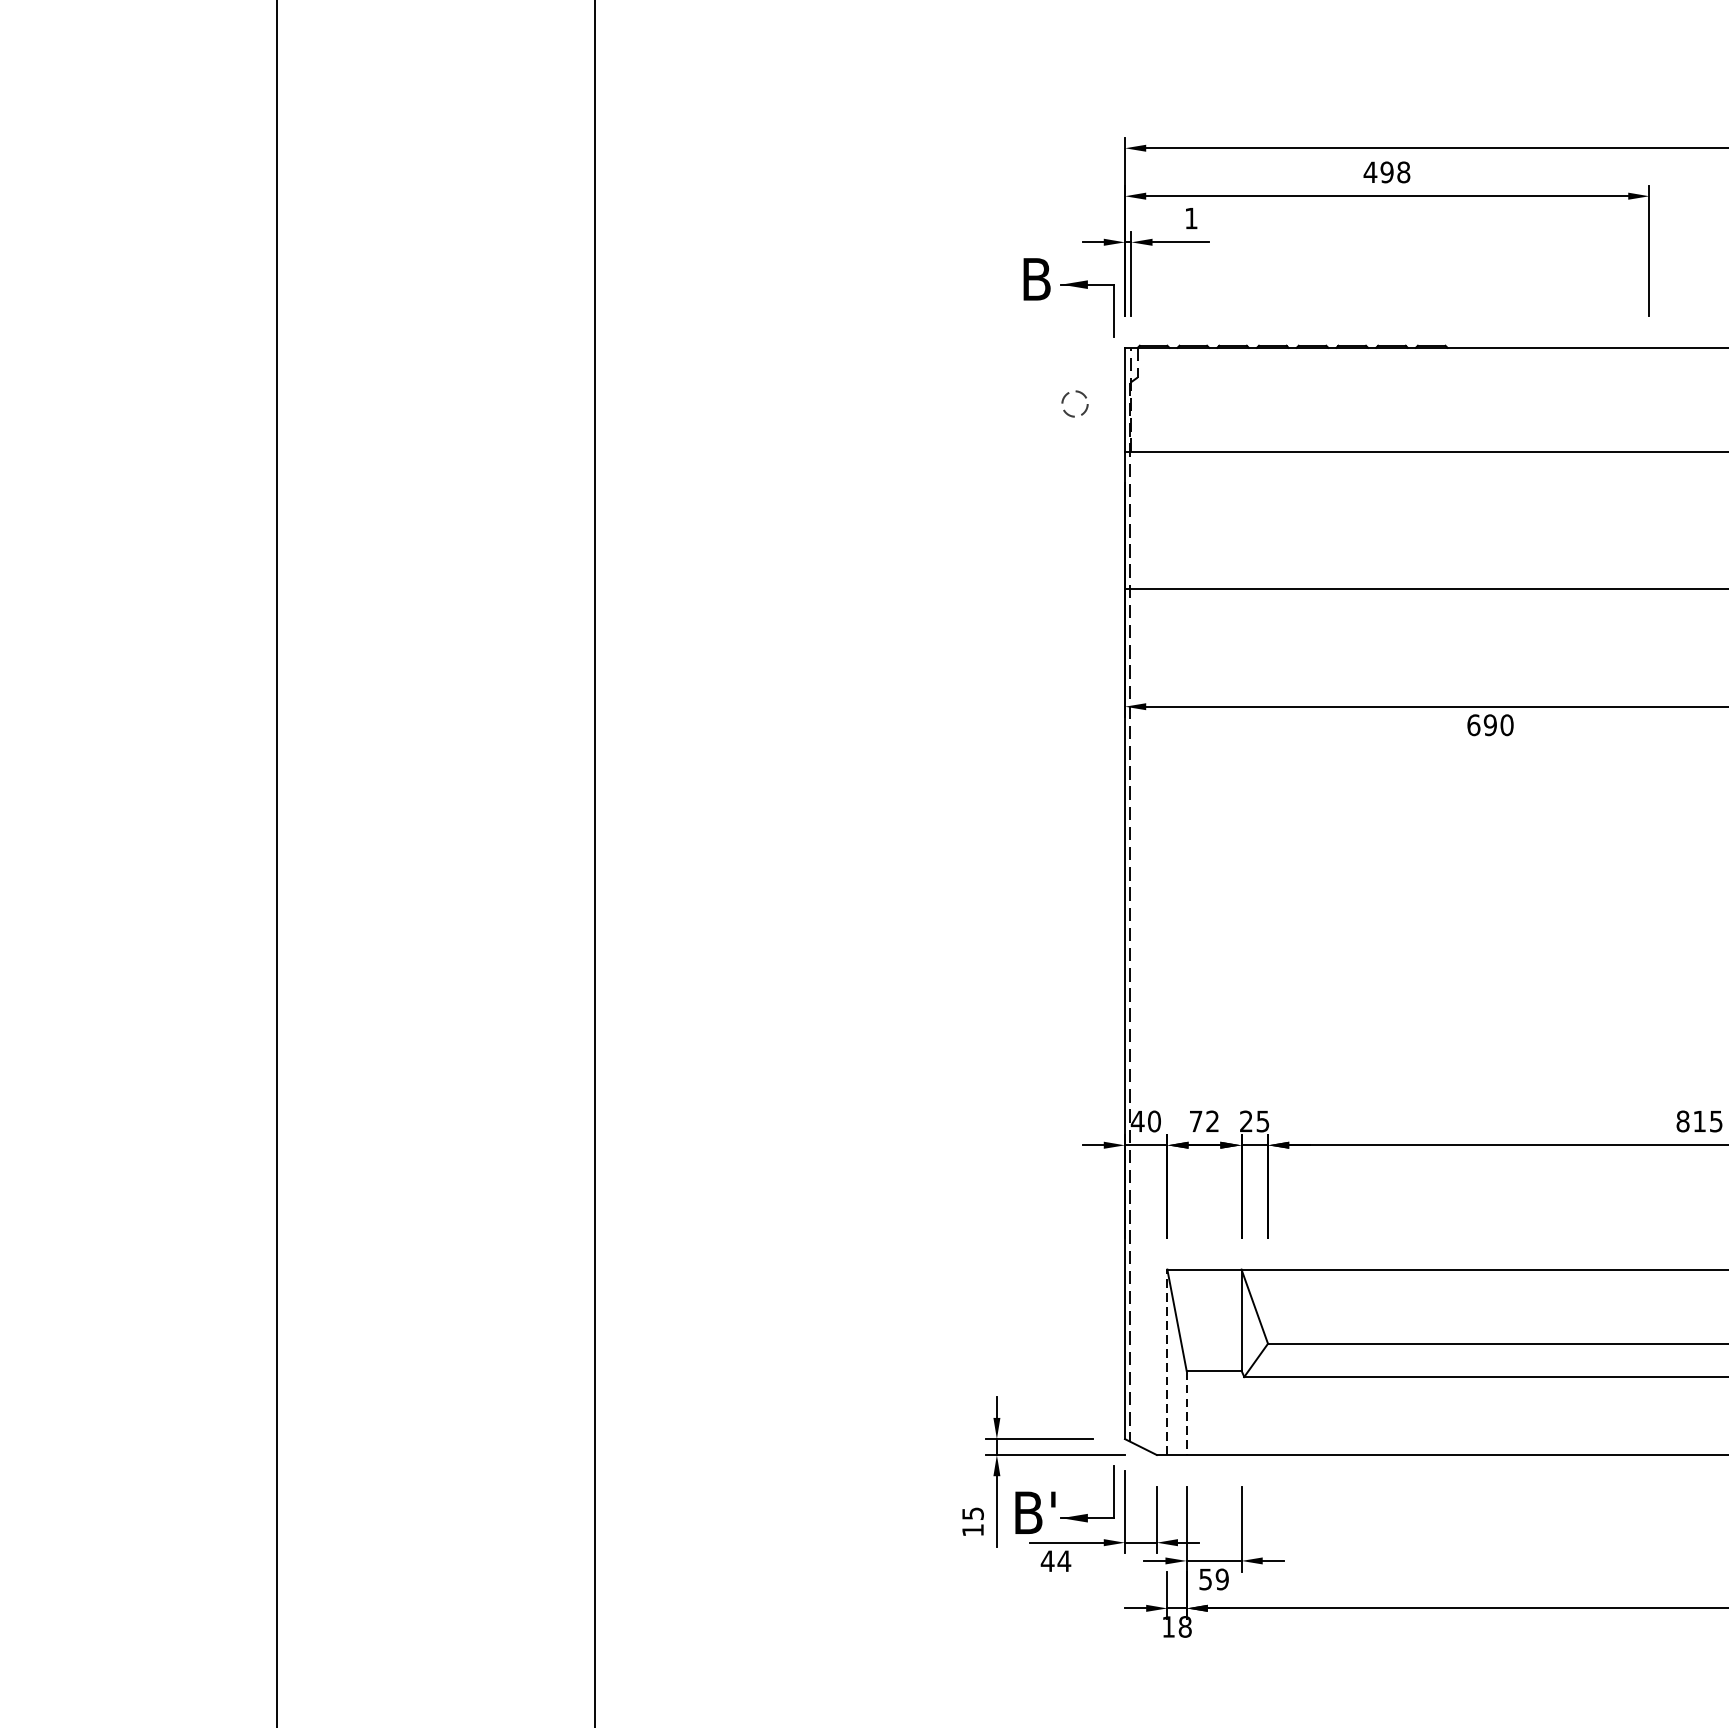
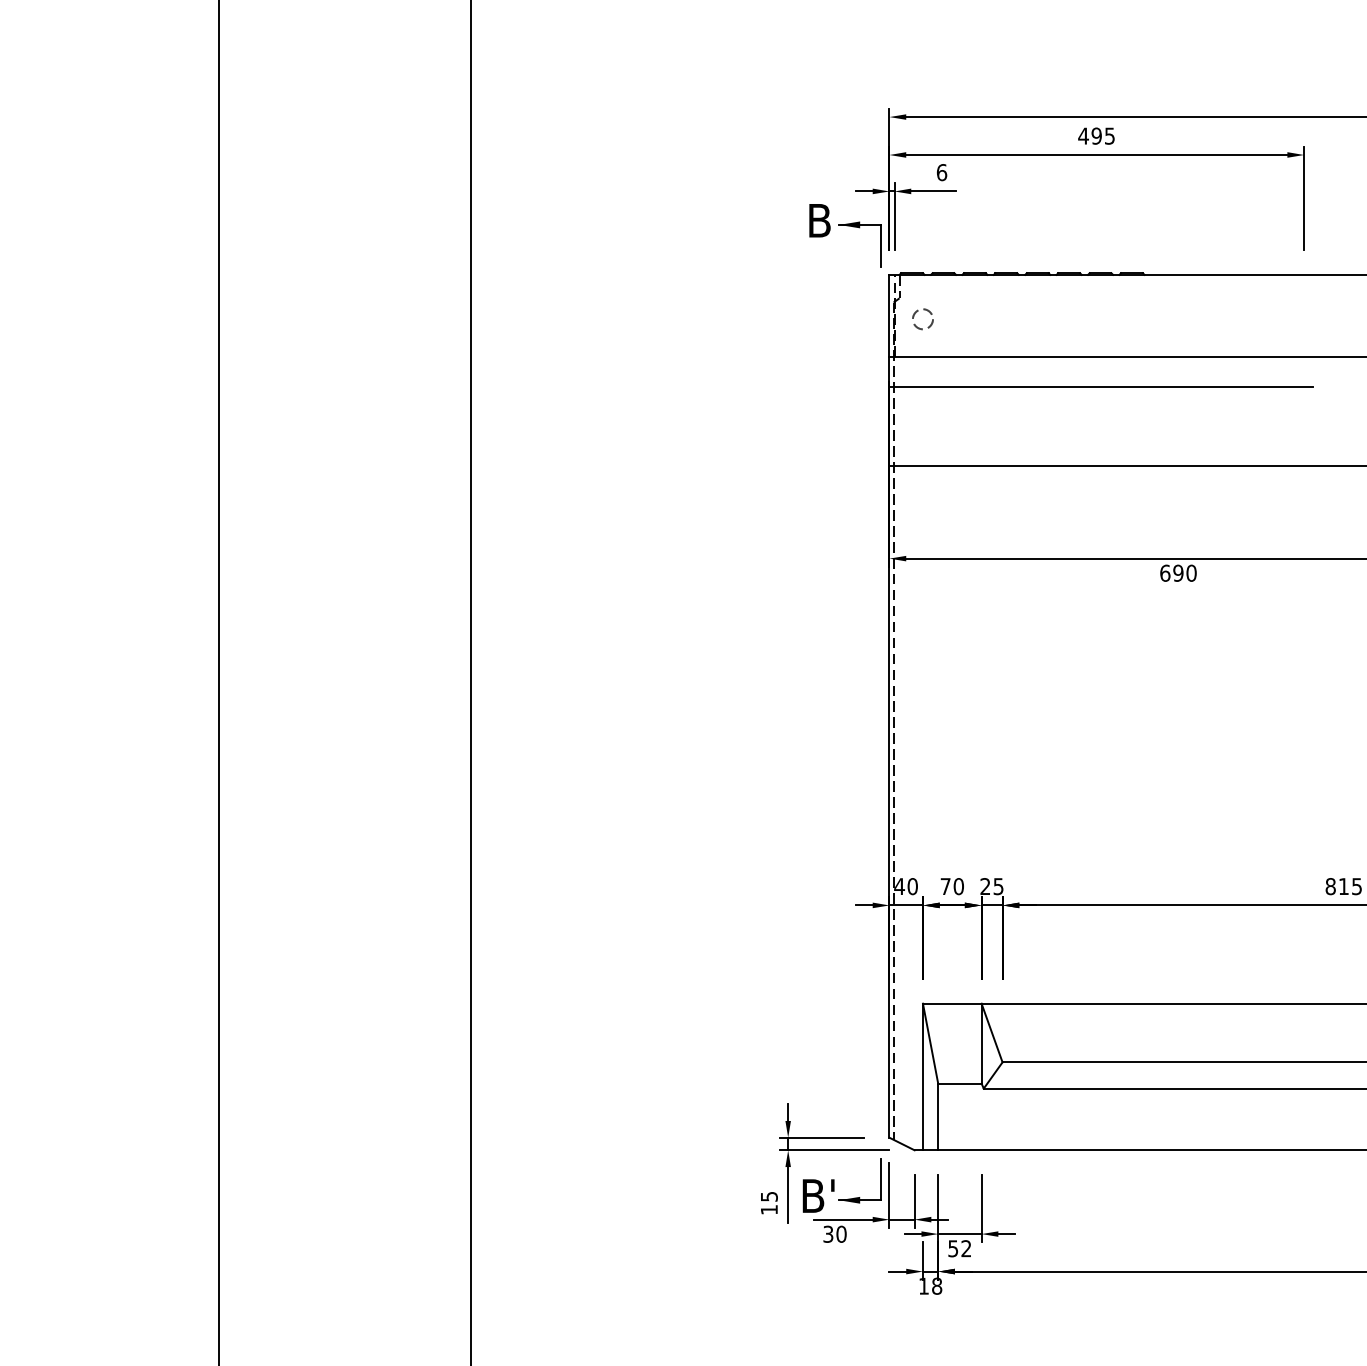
text: (1403, 171) -> (1109, 135), 498 -> 495
text: (1190, 218) -> (941, 172), 1 -> 6
circle: (1074, 404) -> (922, 319), moved
line: (1391, 490) -> (1100, 387), added
text: (1212, 1121) -> (958, 886), 72 -> 70
line: (1166, 1361) -> (922, 1076), dashed -> solid
line: (1186, 1413) -> (938, 1117), dashed -> solid
text: (1055, 1560) -> (834, 1233), 44 -> 30
text: (1222, 1579) -> (966, 1248), 59 -> 52

